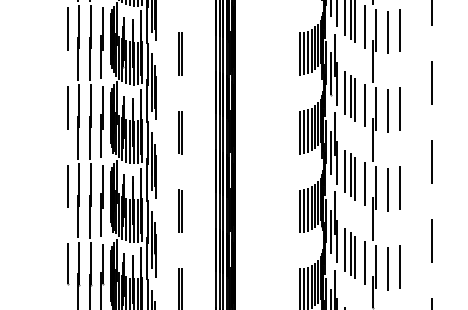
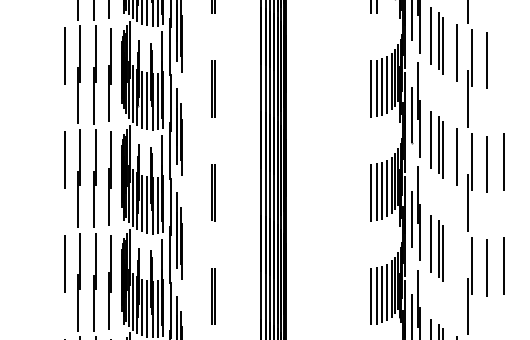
line: (400, 30) -> (503, 58), removed
line: (365, 184) -> (457, 261), removed

